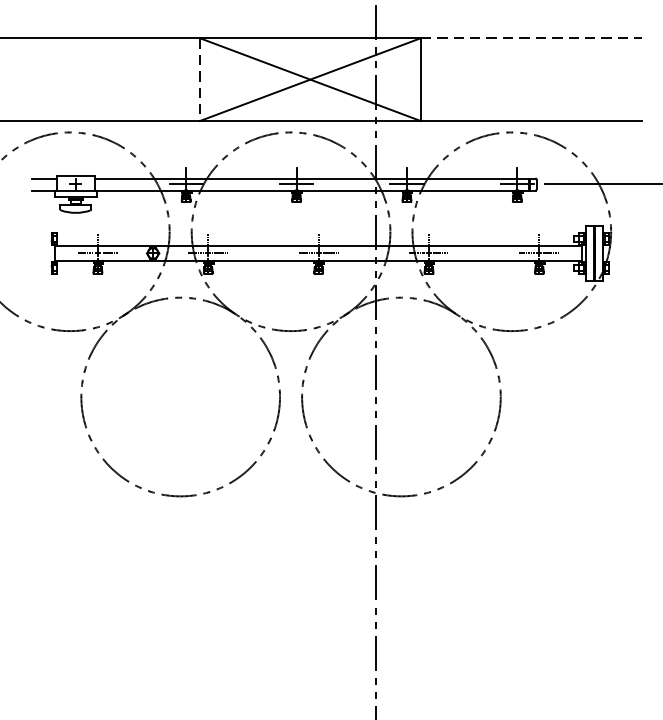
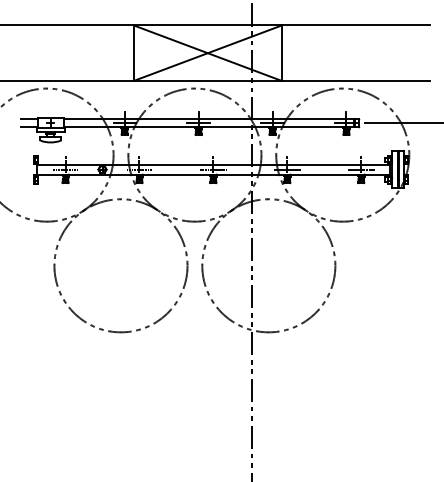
line: (530, 38) -> (355, 25), dashed -> solid
line: (199, 80) -> (133, 53), dashed -> solid

